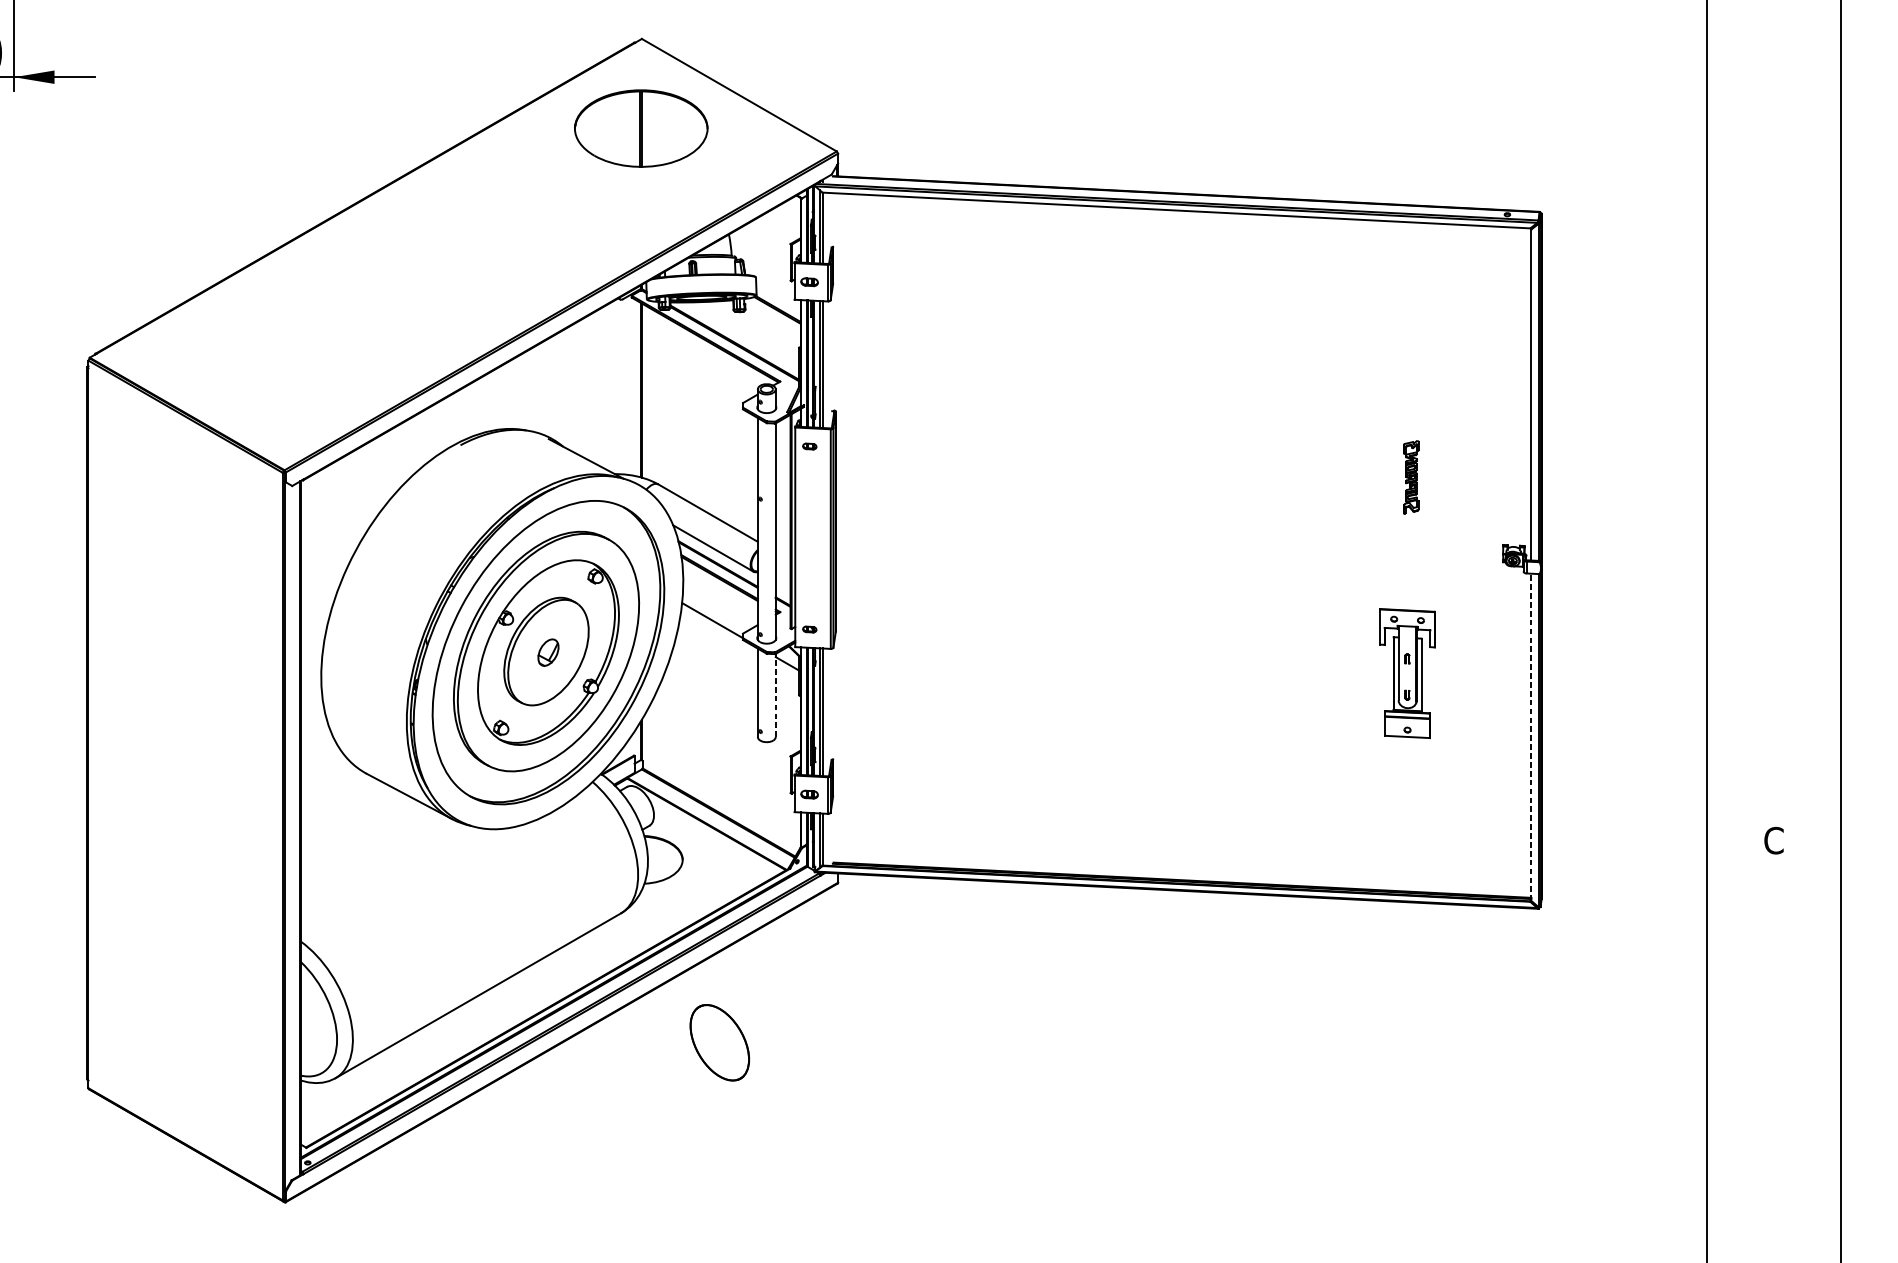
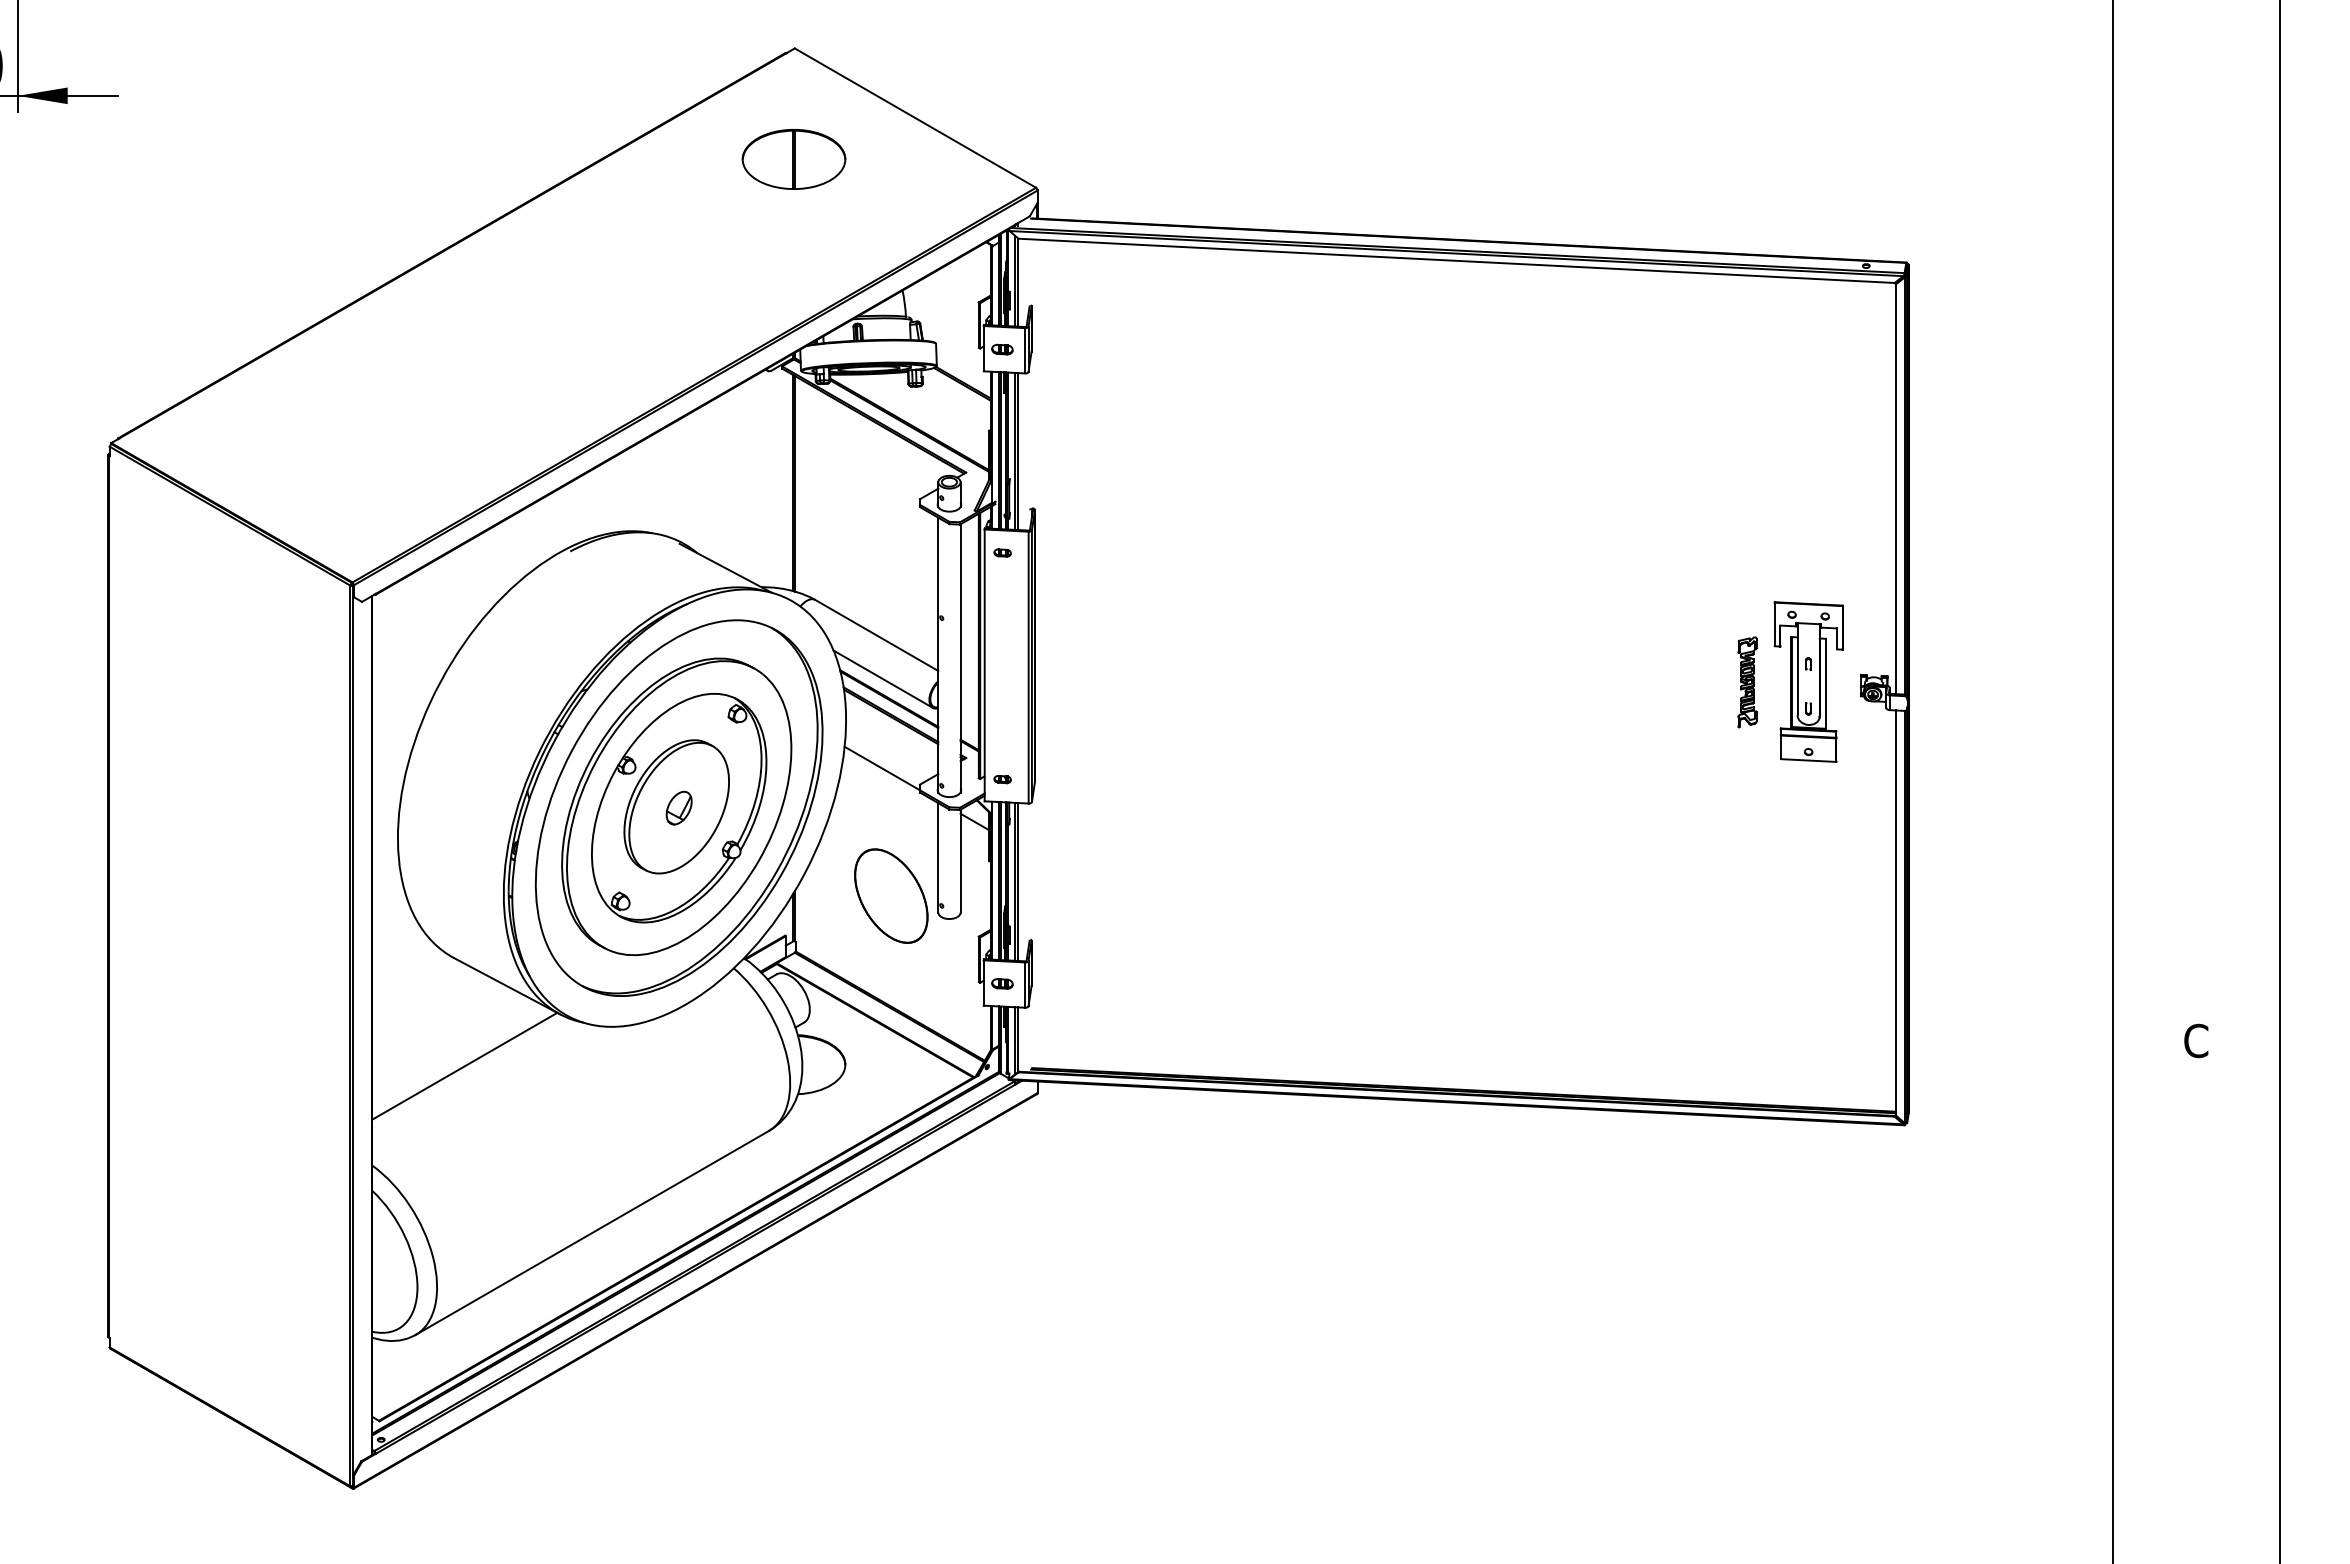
part: (640, 128) -> (793, 159), size x0.62
part: (1411, 477) -> (1747, 682), moved
part: (1407, 673) -> (1808, 681), moved
line: (775, 694) -> (960, 860), dashed -> solid
line: (1531, 737) -> (1896, 913), dashed -> solid
line: (375, 860) -> (464, 1065), added
part: (719, 1042) -> (891, 895), moved

